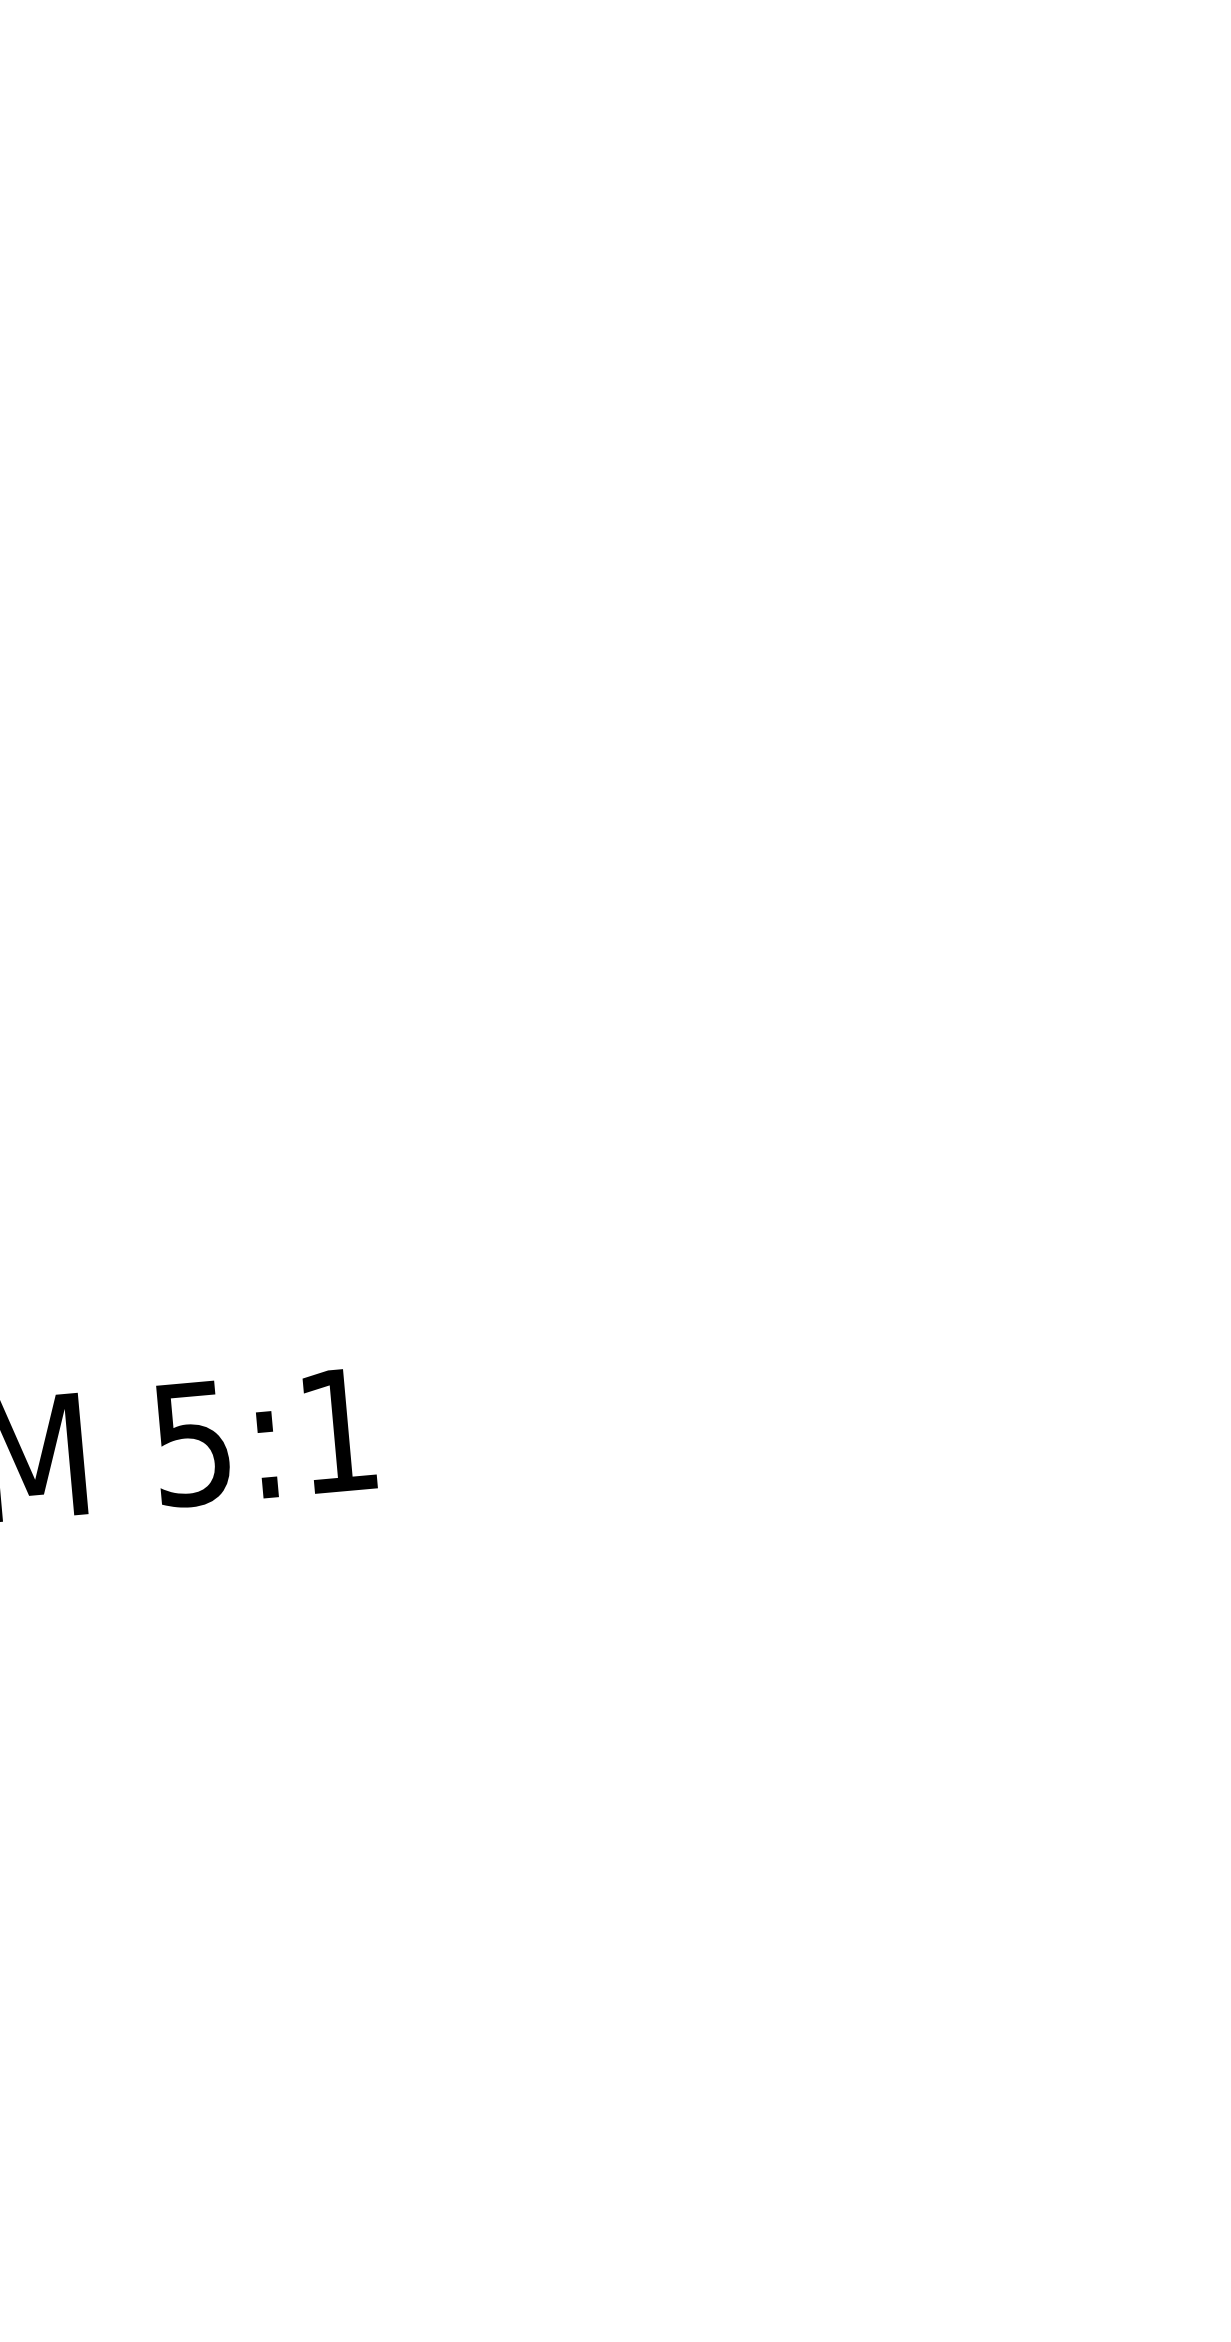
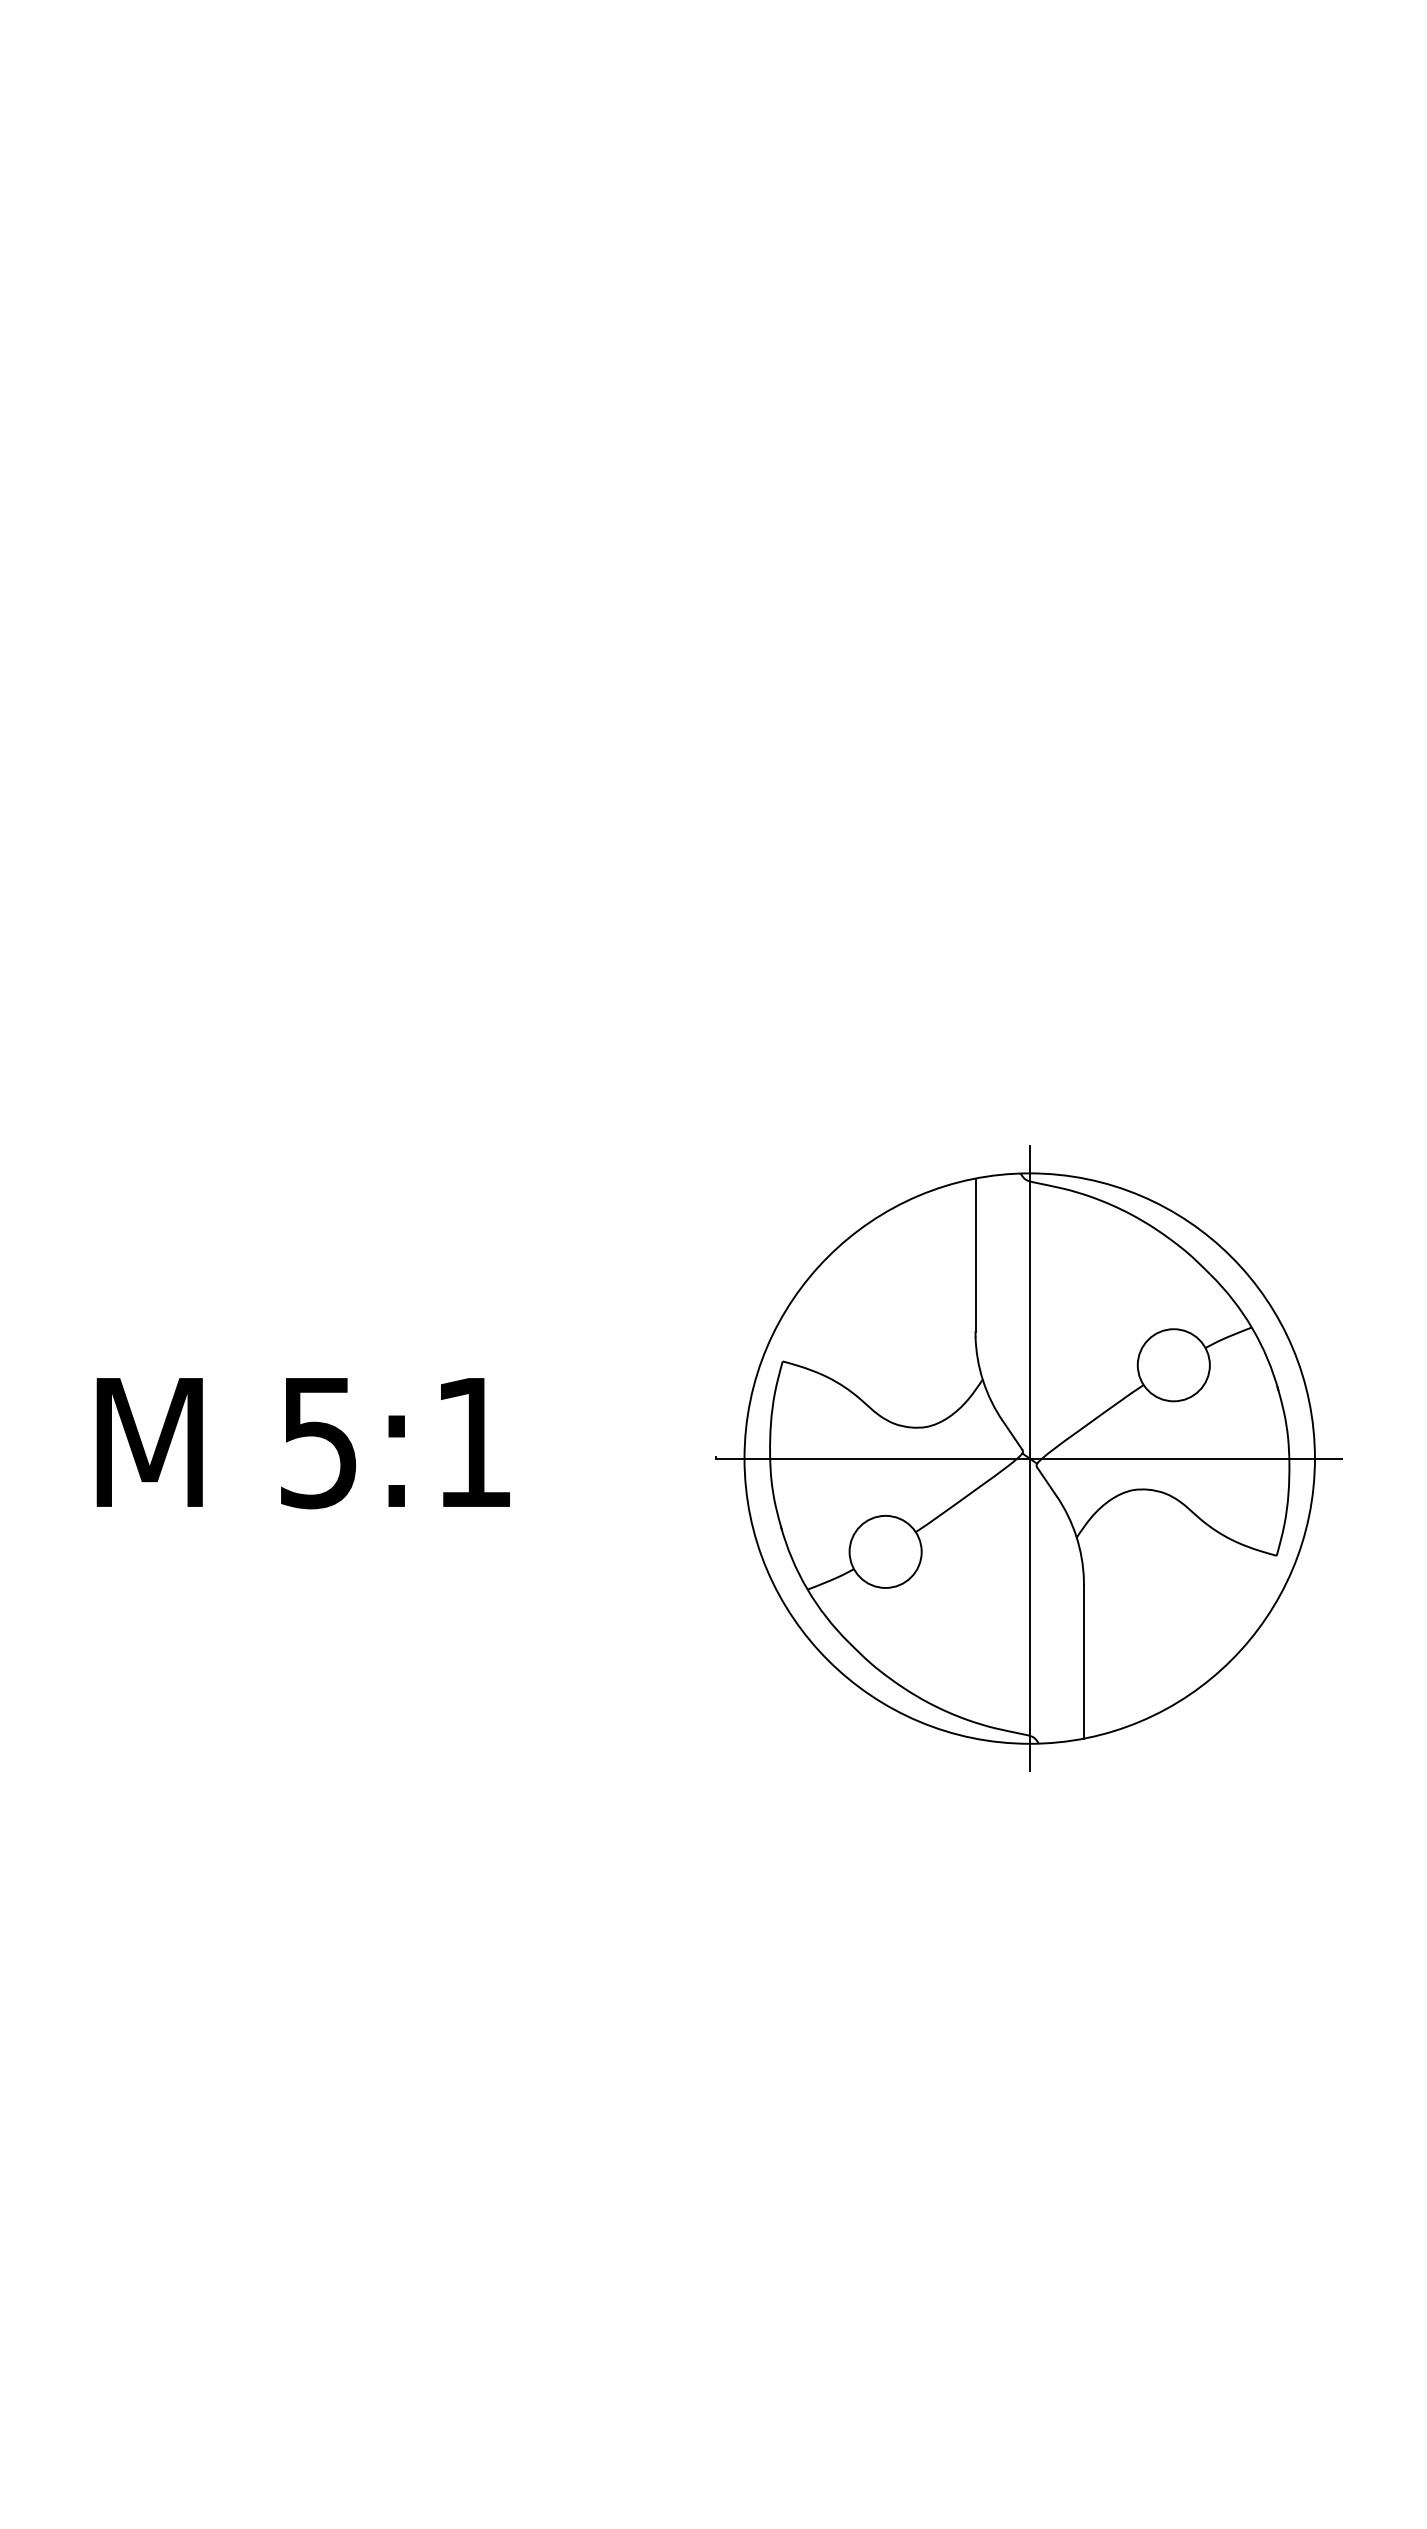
part: (862, 1399) -> (1028, 1458), added

